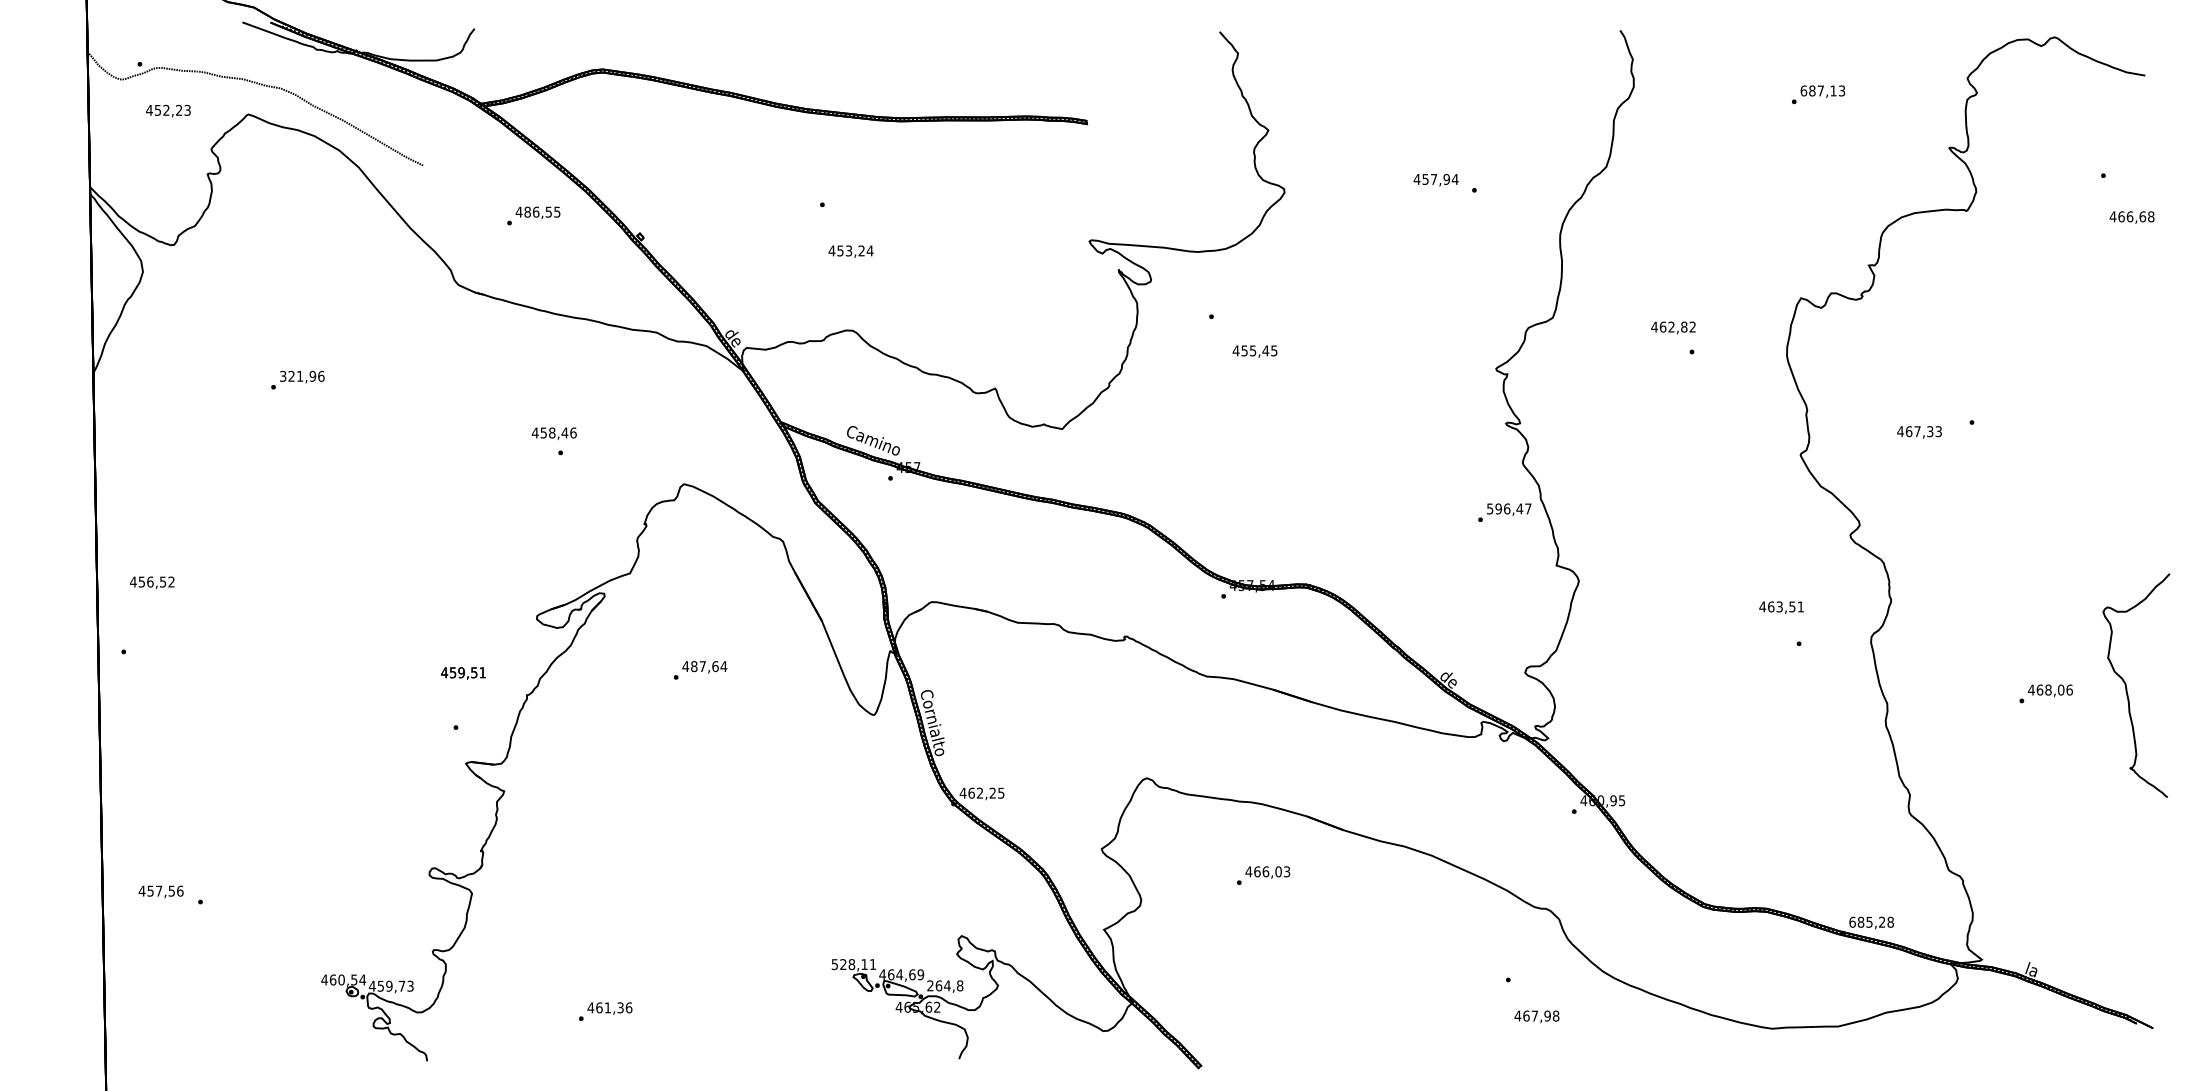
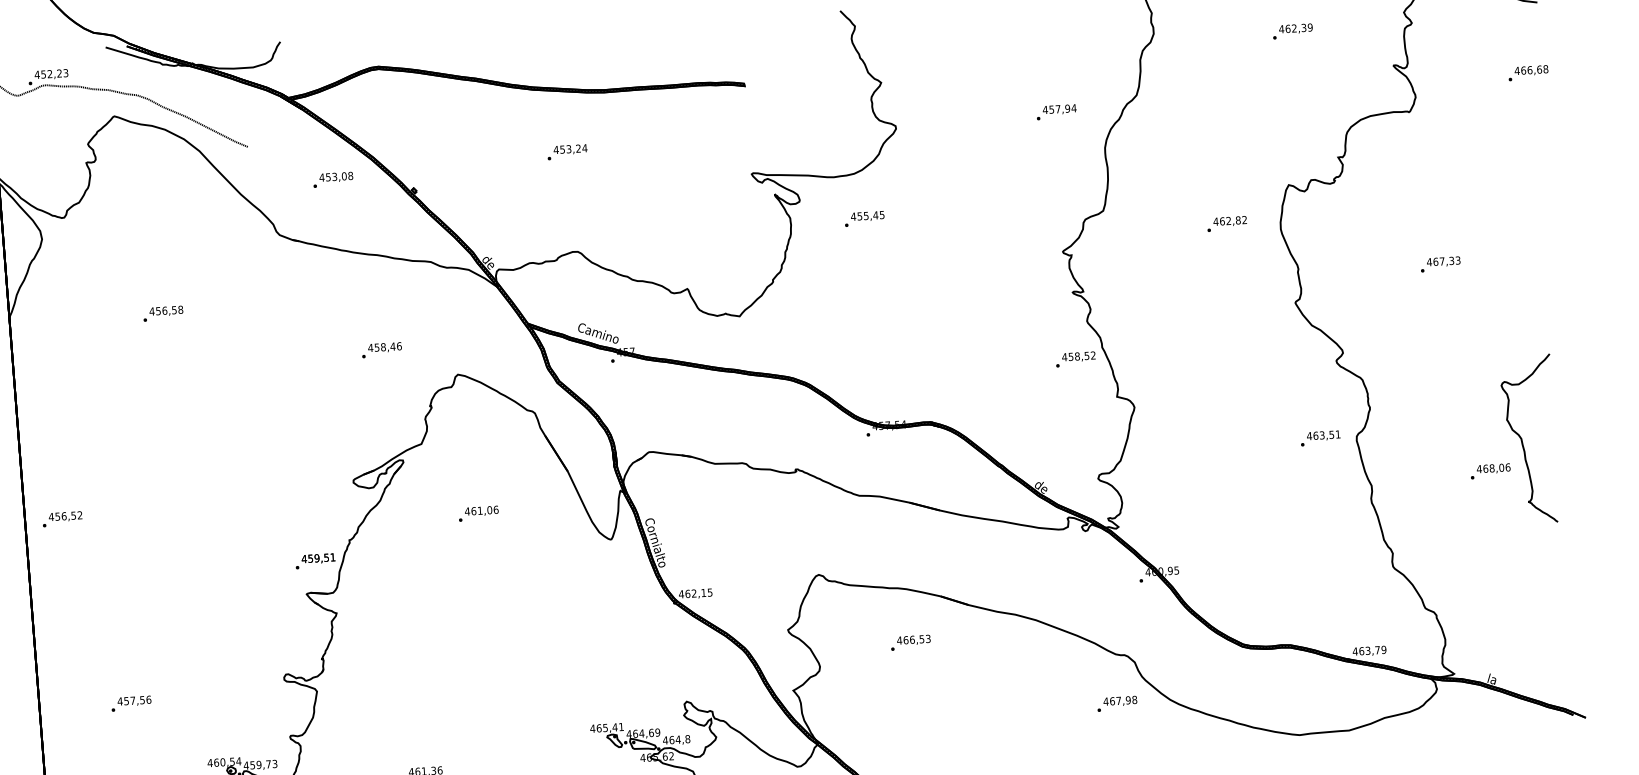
text: (1822, 90) -> (1295, 28), 687,13 -> 462,39
text: (168, 110) -> (51, 74), moved
text: (1435, 180) -> (1059, 109), moved
text: (542, 211) -> (339, 176), 486,55 -> 453,08
text: (2131, 217) -> (1531, 70), moved
text: (850, 251) -> (570, 149), moved
text: (1673, 327) -> (1230, 221), moved
text: (1254, 351) -> (867, 216), moved
text: (301, 375) -> (165, 310), 321,96 -> 456,58
text: (1919, 432) -> (1443, 262), moved
text: (553, 433) -> (384, 347), moved
text: (1508, 508) -> (1078, 356), 596,47 -> 458,52
text: (152, 582) -> (65, 516), moved
text: (1781, 607) -> (1323, 435), moved
text: (709, 666) -> (485, 510), 487,64 -> 461,06
text: (463, 673) -> (318, 558), moved
curve: (2127, 688) -> (1523, 442), moved
text: (992, 792) -> (703, 592), 462,25 -> 462,15
text: (1278, 871) -> (921, 639), 466,03 -> 466,53
text: (160, 891) -> (134, 700), moved
text: (1871, 921) -> (1369, 650), 685,28 -> 463,79
text: (849, 964) -> (603, 728), 528,11 -> 465,41
text: (930, 985) -> (665, 740), 264,8 -> 464,8
text: (1536, 1016) -> (1120, 701), moved

